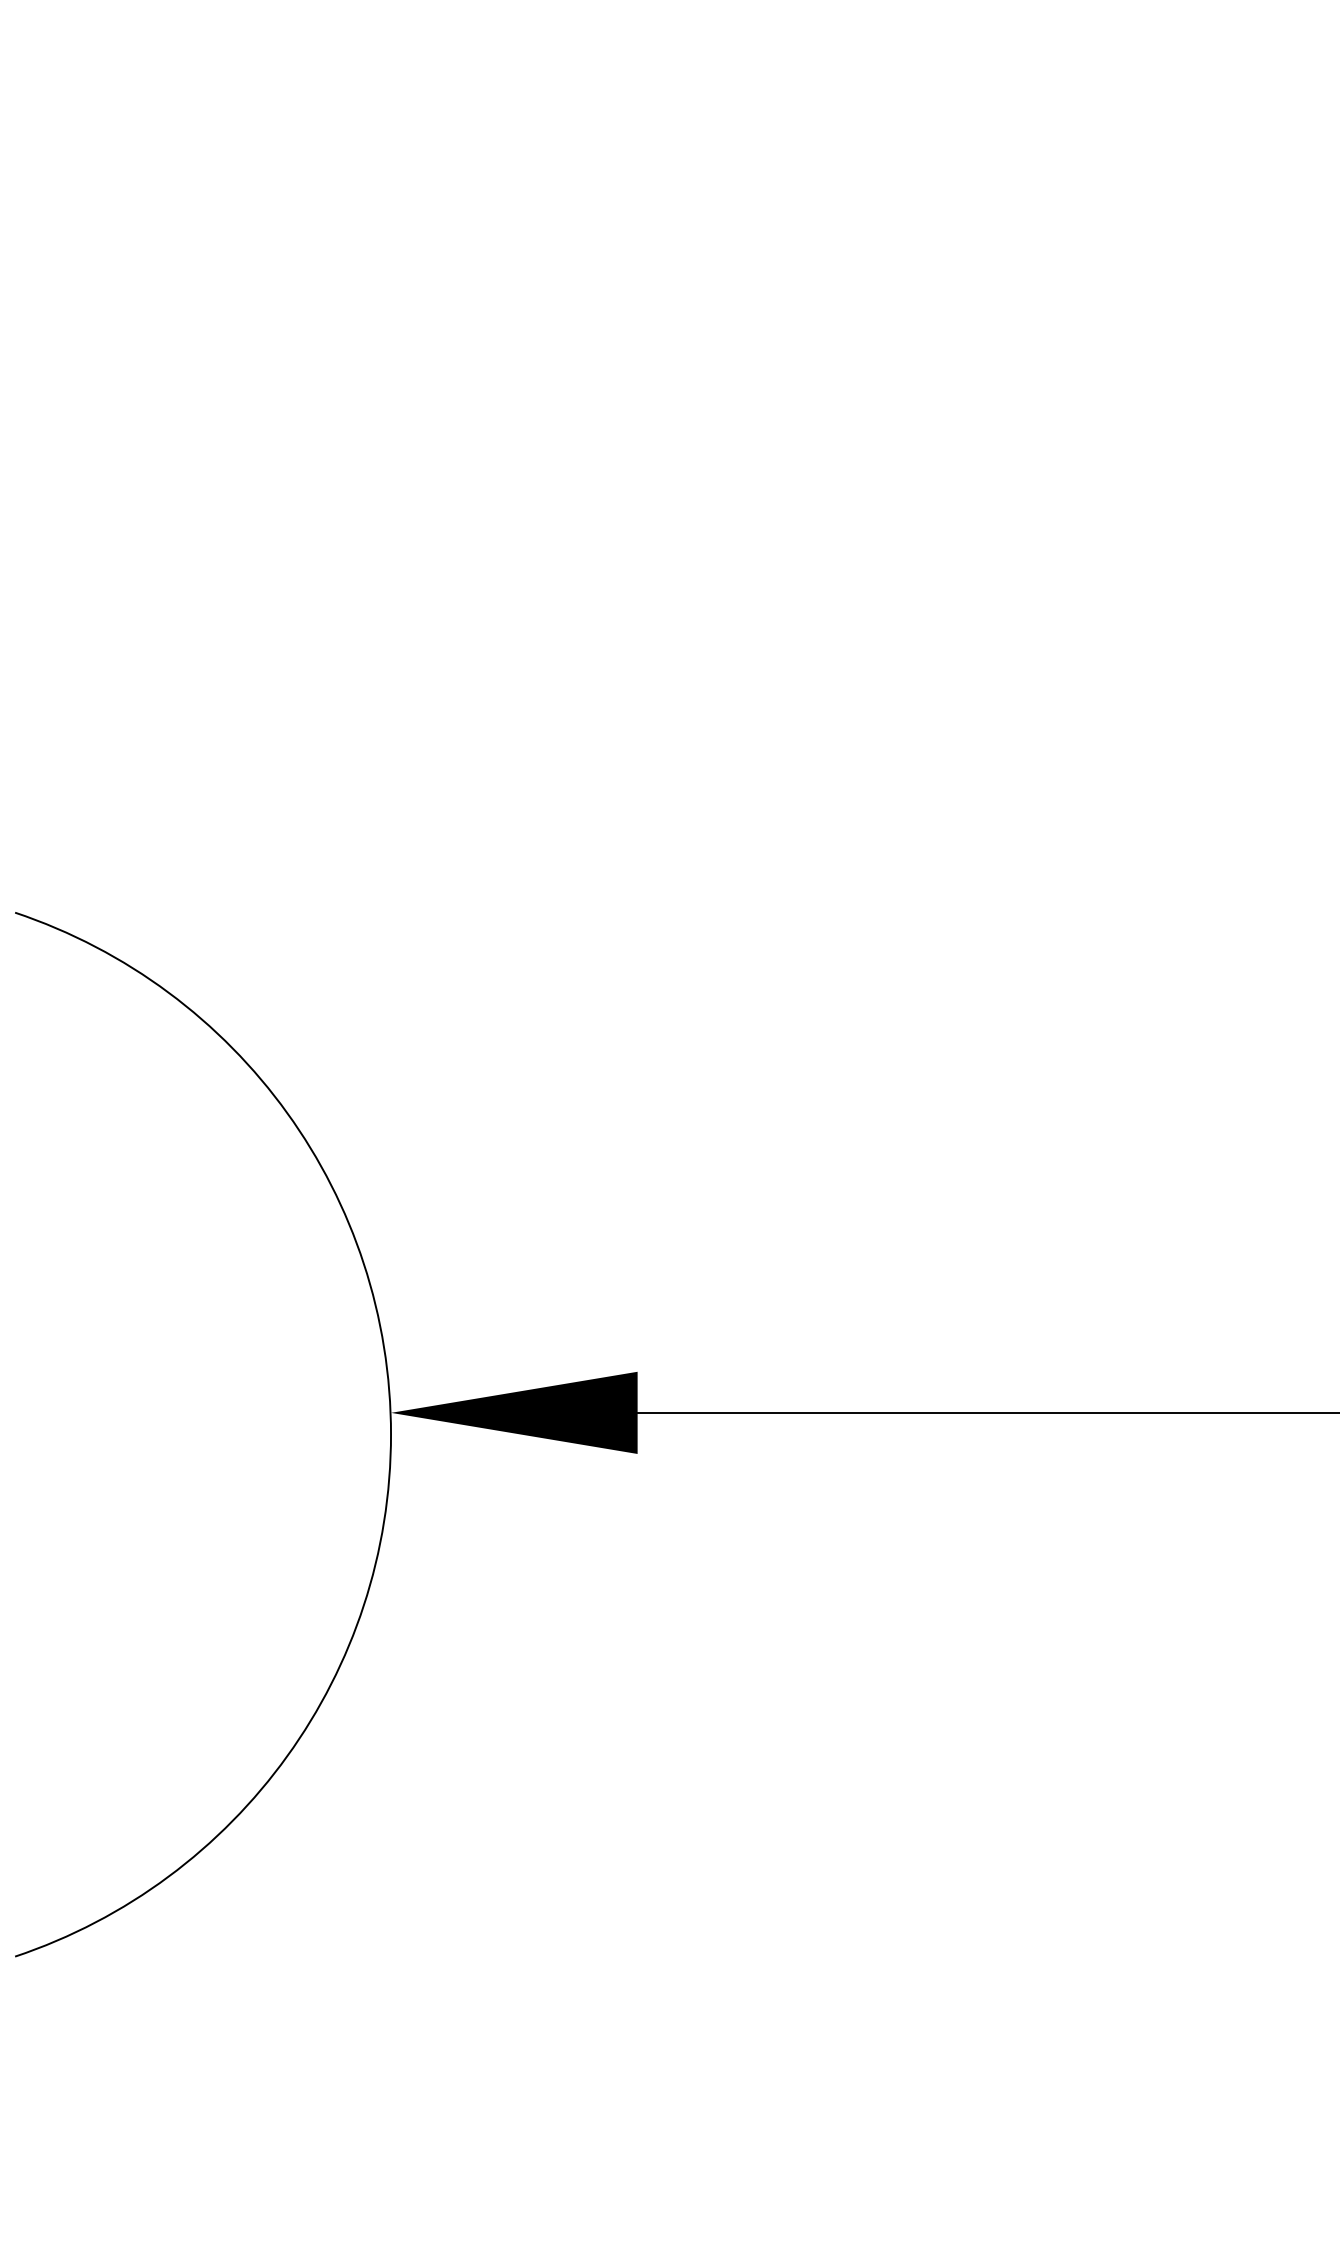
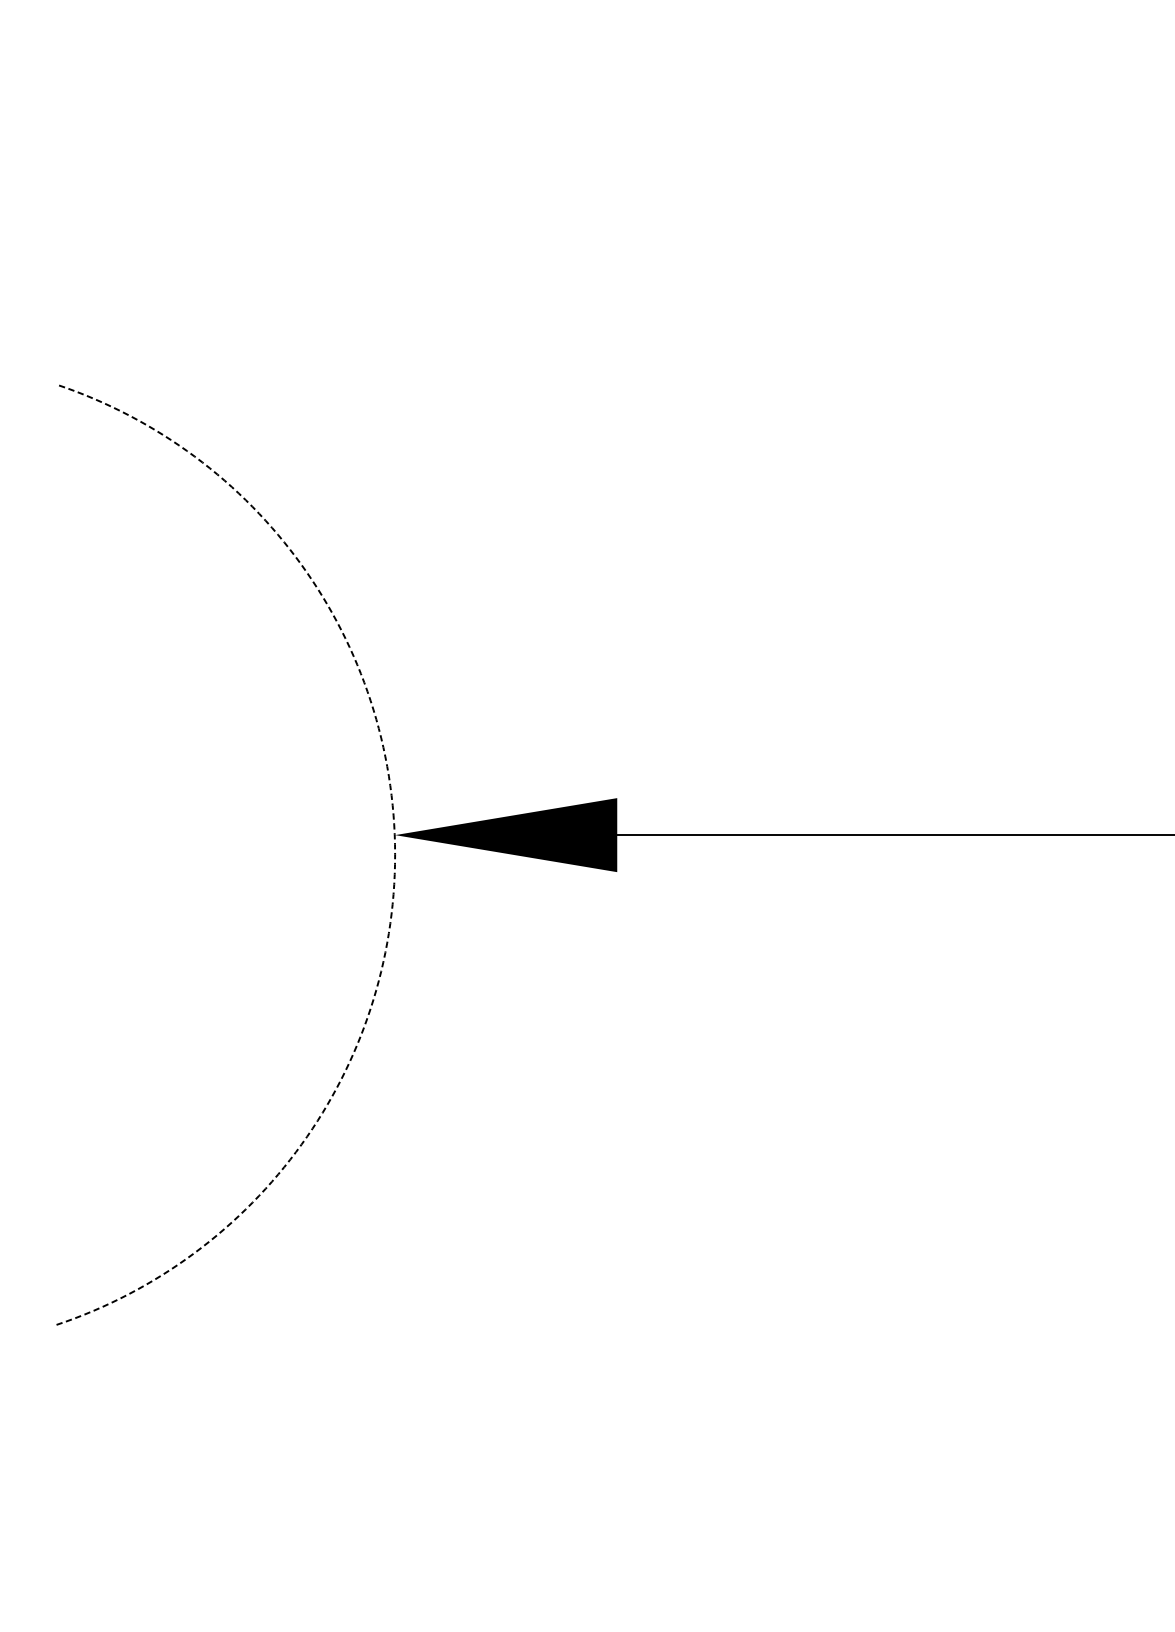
arc: (391, 1434) -> (395, 854), solid -> dashed

